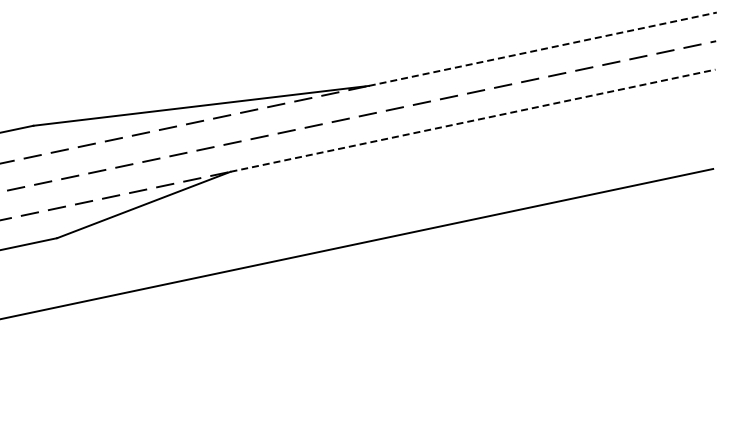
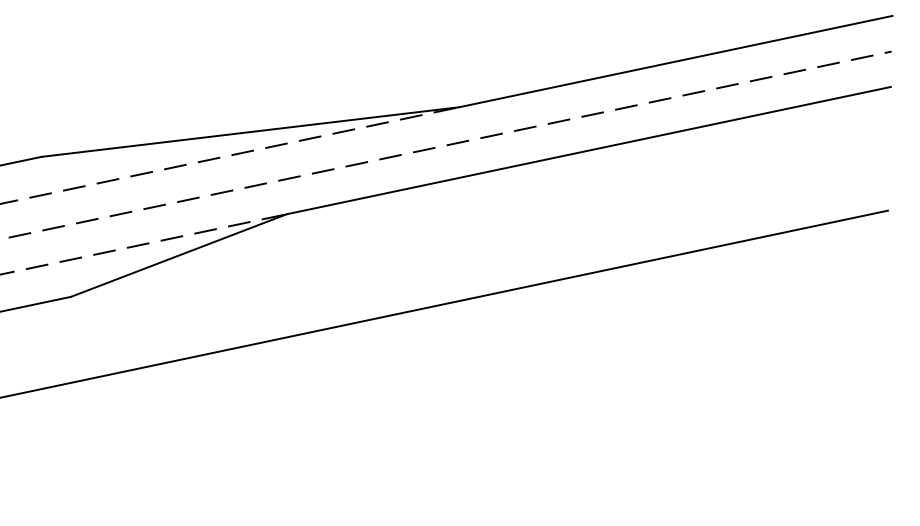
line: (542, 49) -> (675, 61), dashed -> solid
line: (472, 120) -> (588, 150), dashed -> solid

